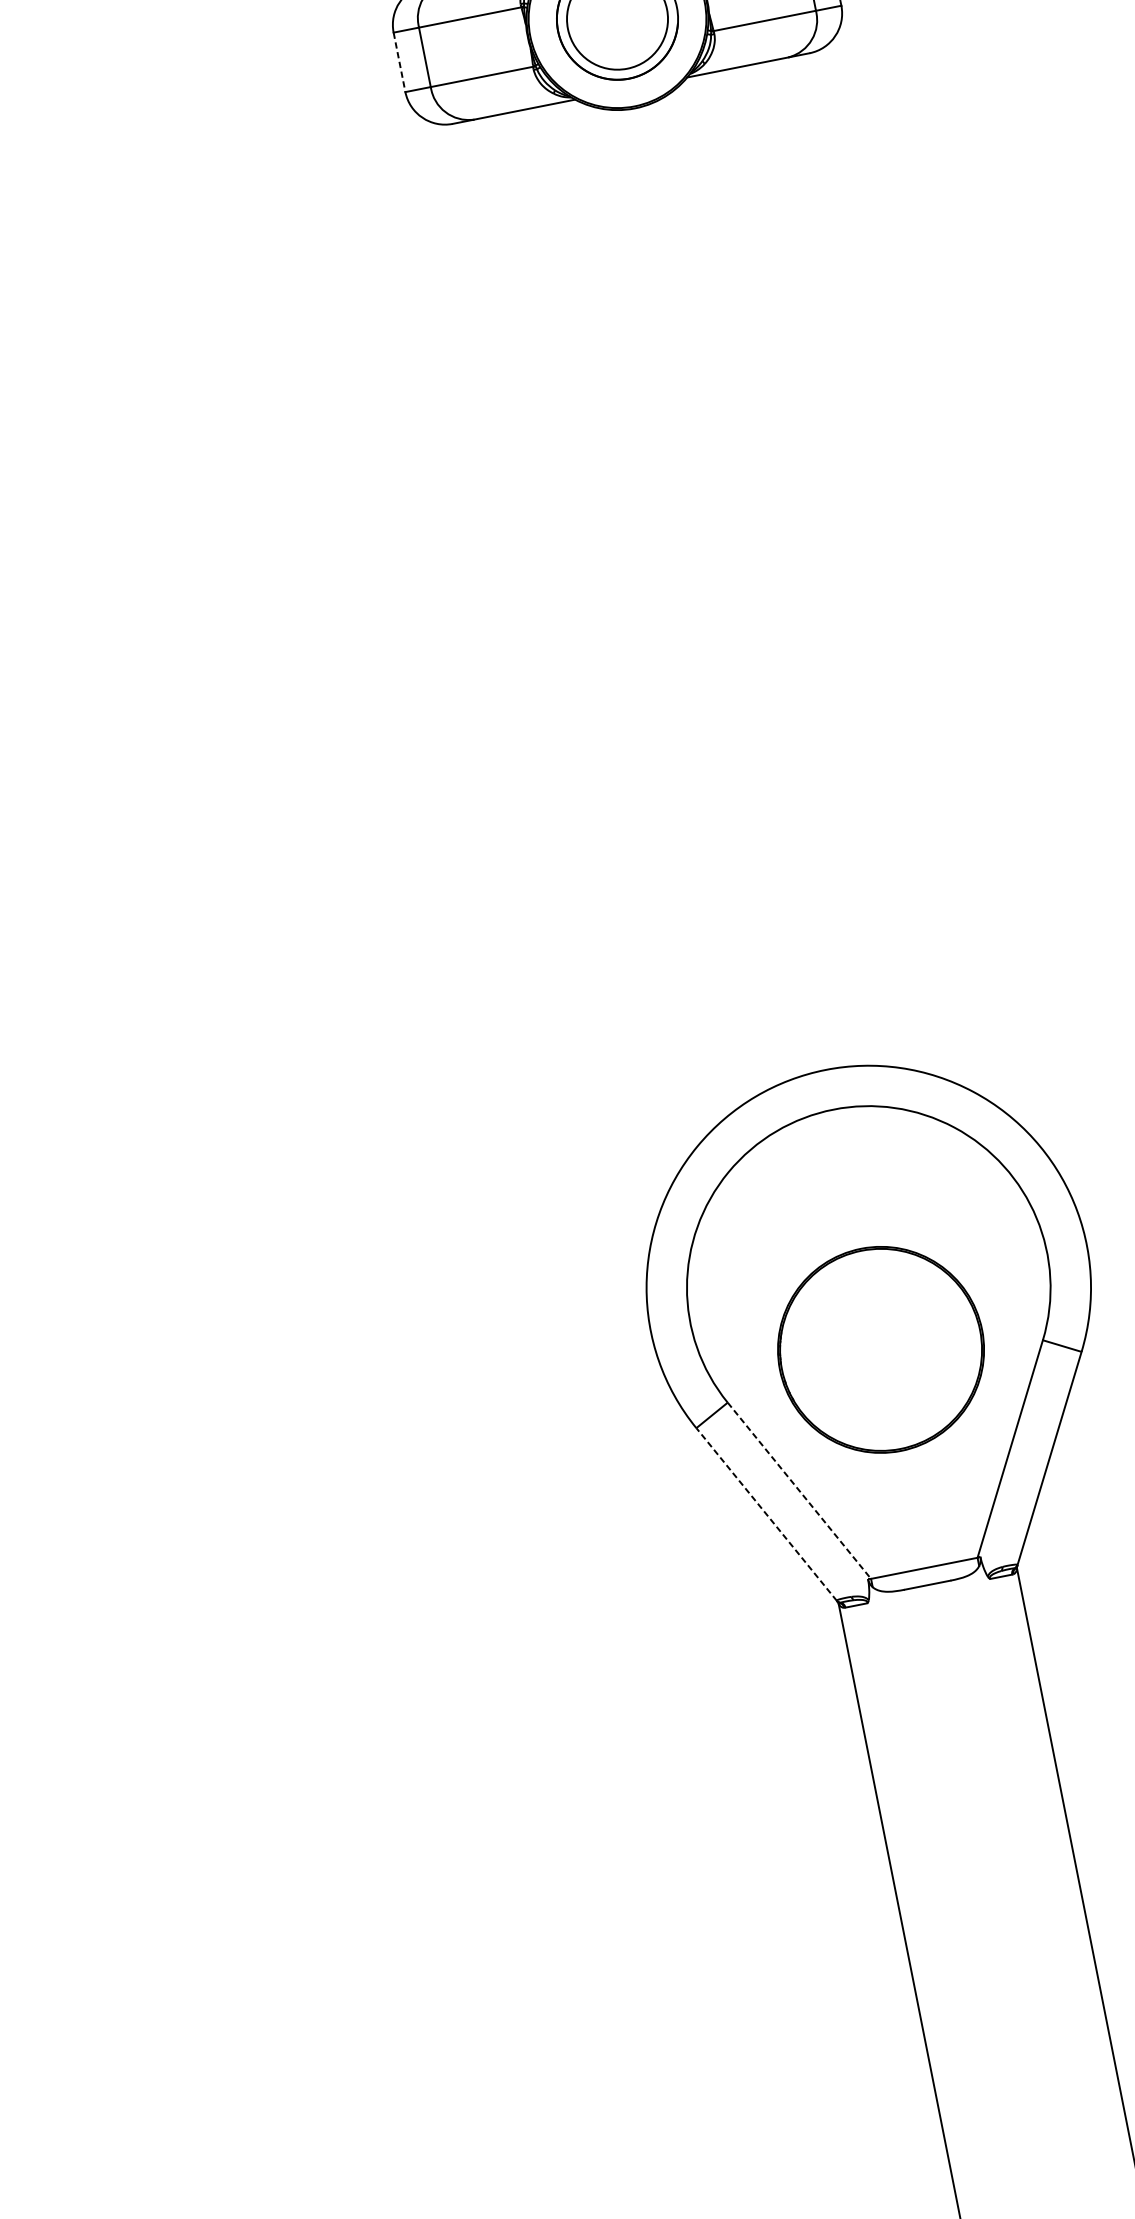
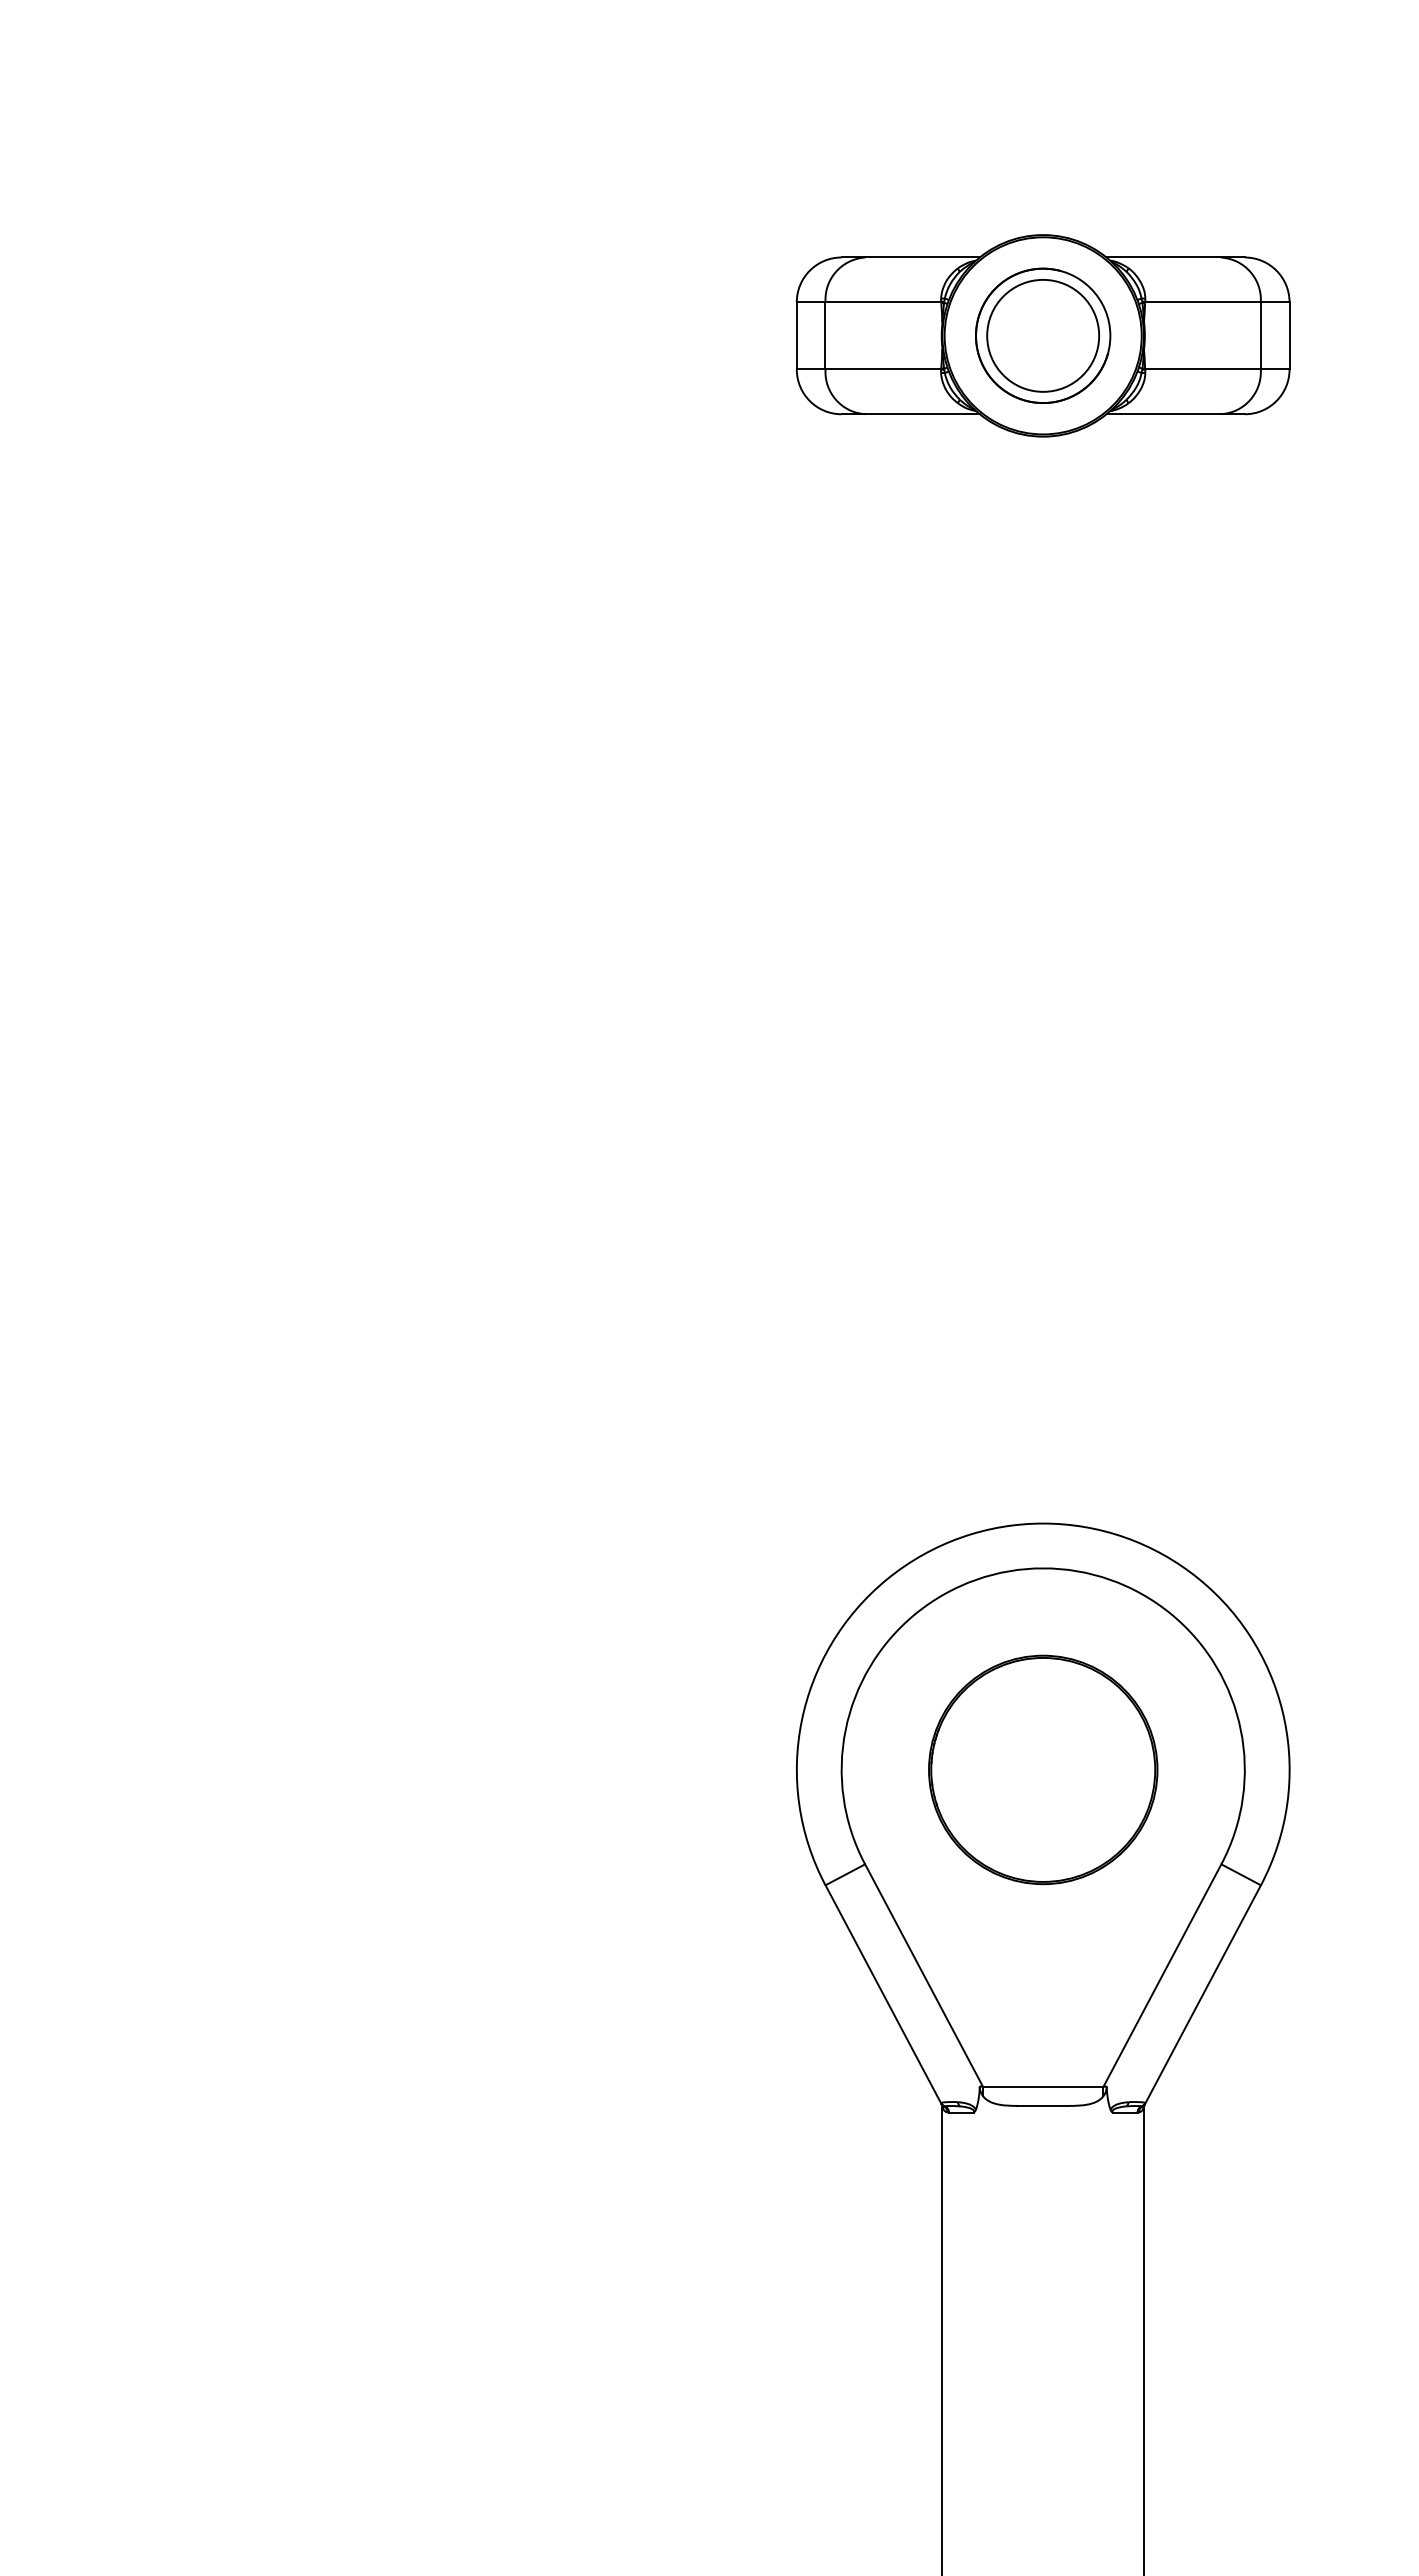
line: (399, 62) -> (796, 335), dashed -> solid
part: (881, 1349) -> (1043, 1769), moved
line: (799, 1490) -> (924, 1975), dashed -> solid
line: (766, 1514) -> (883, 1994), dashed -> solid

